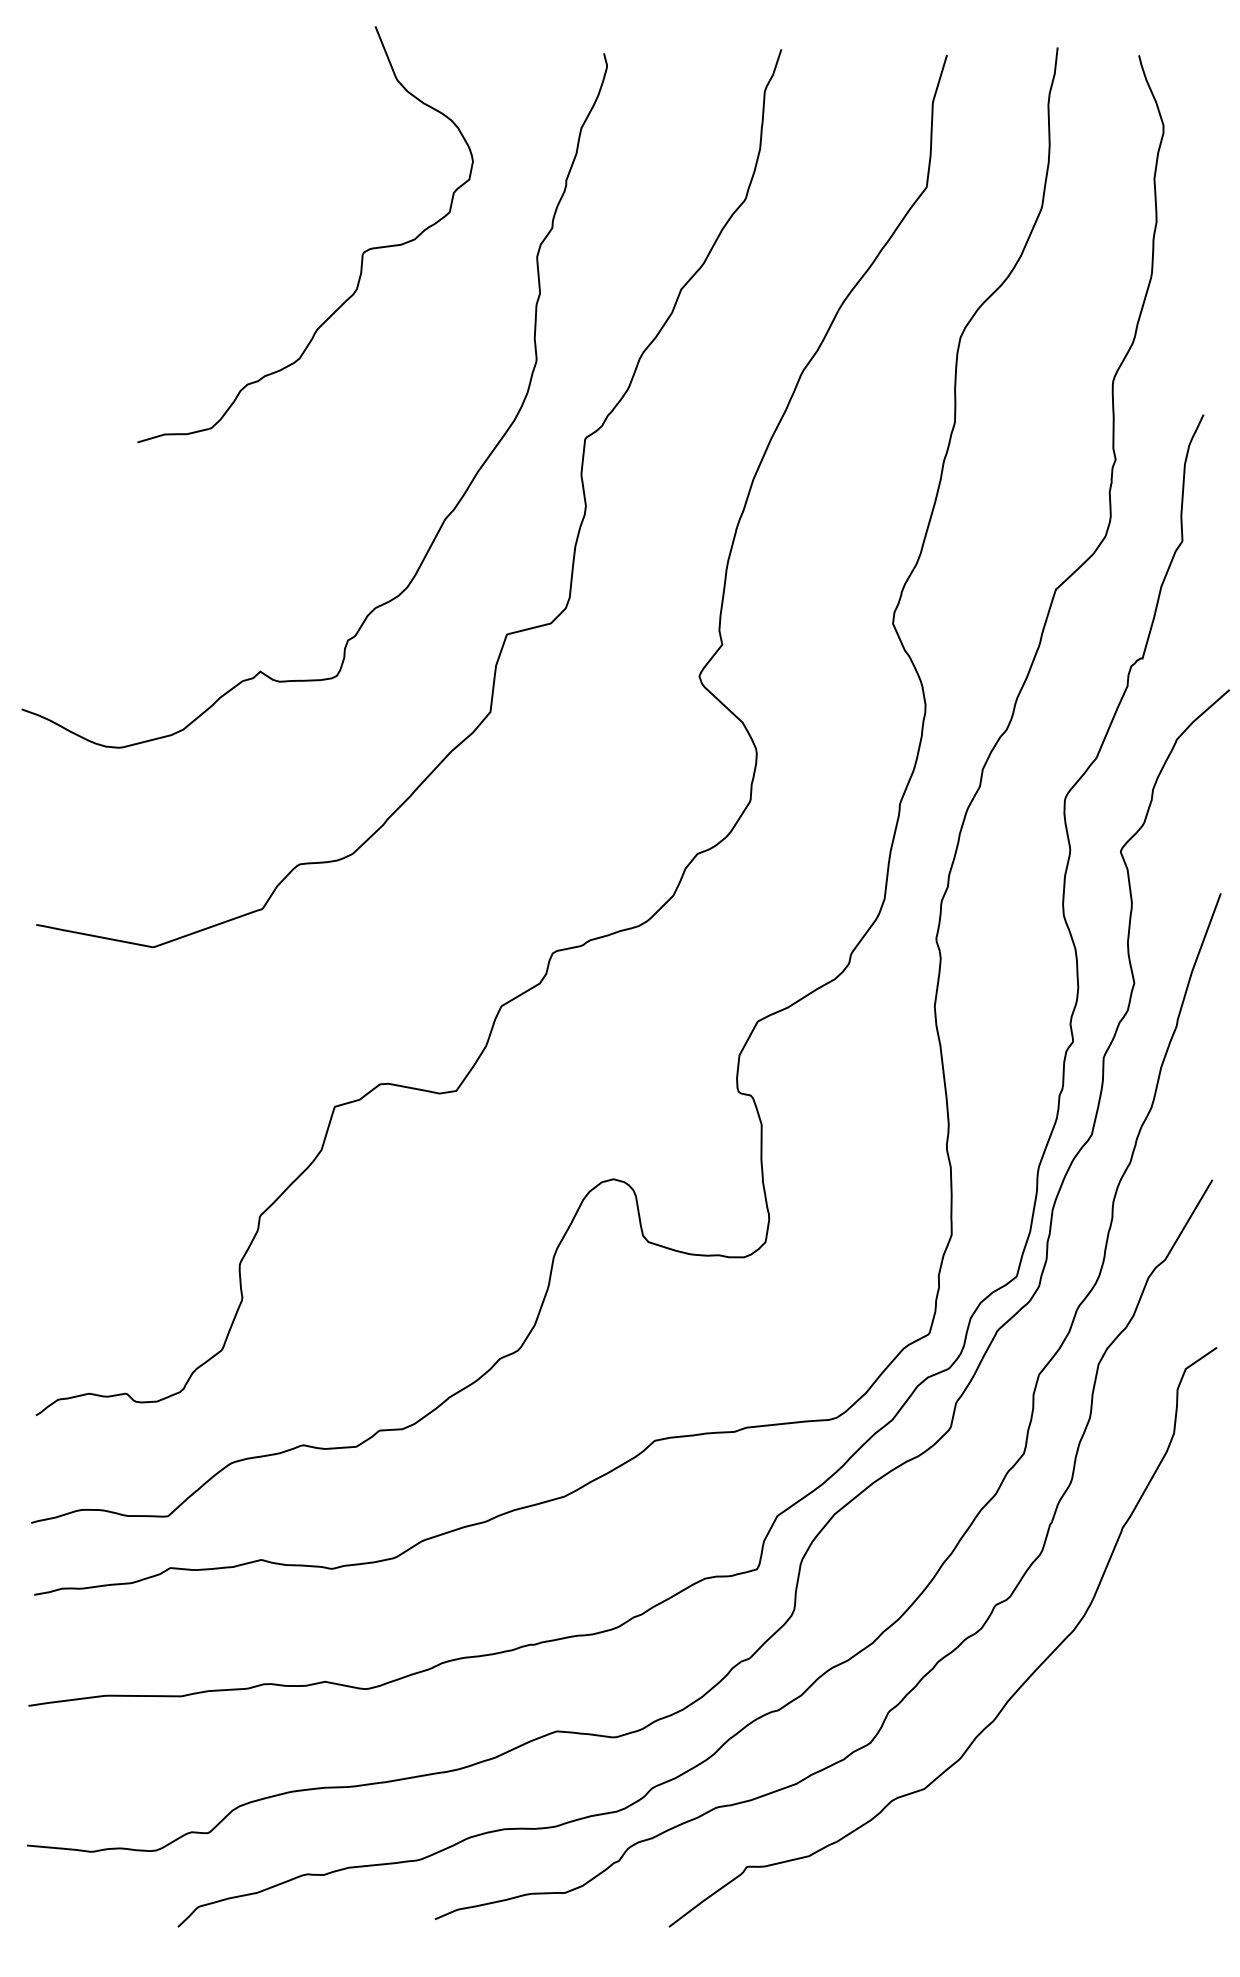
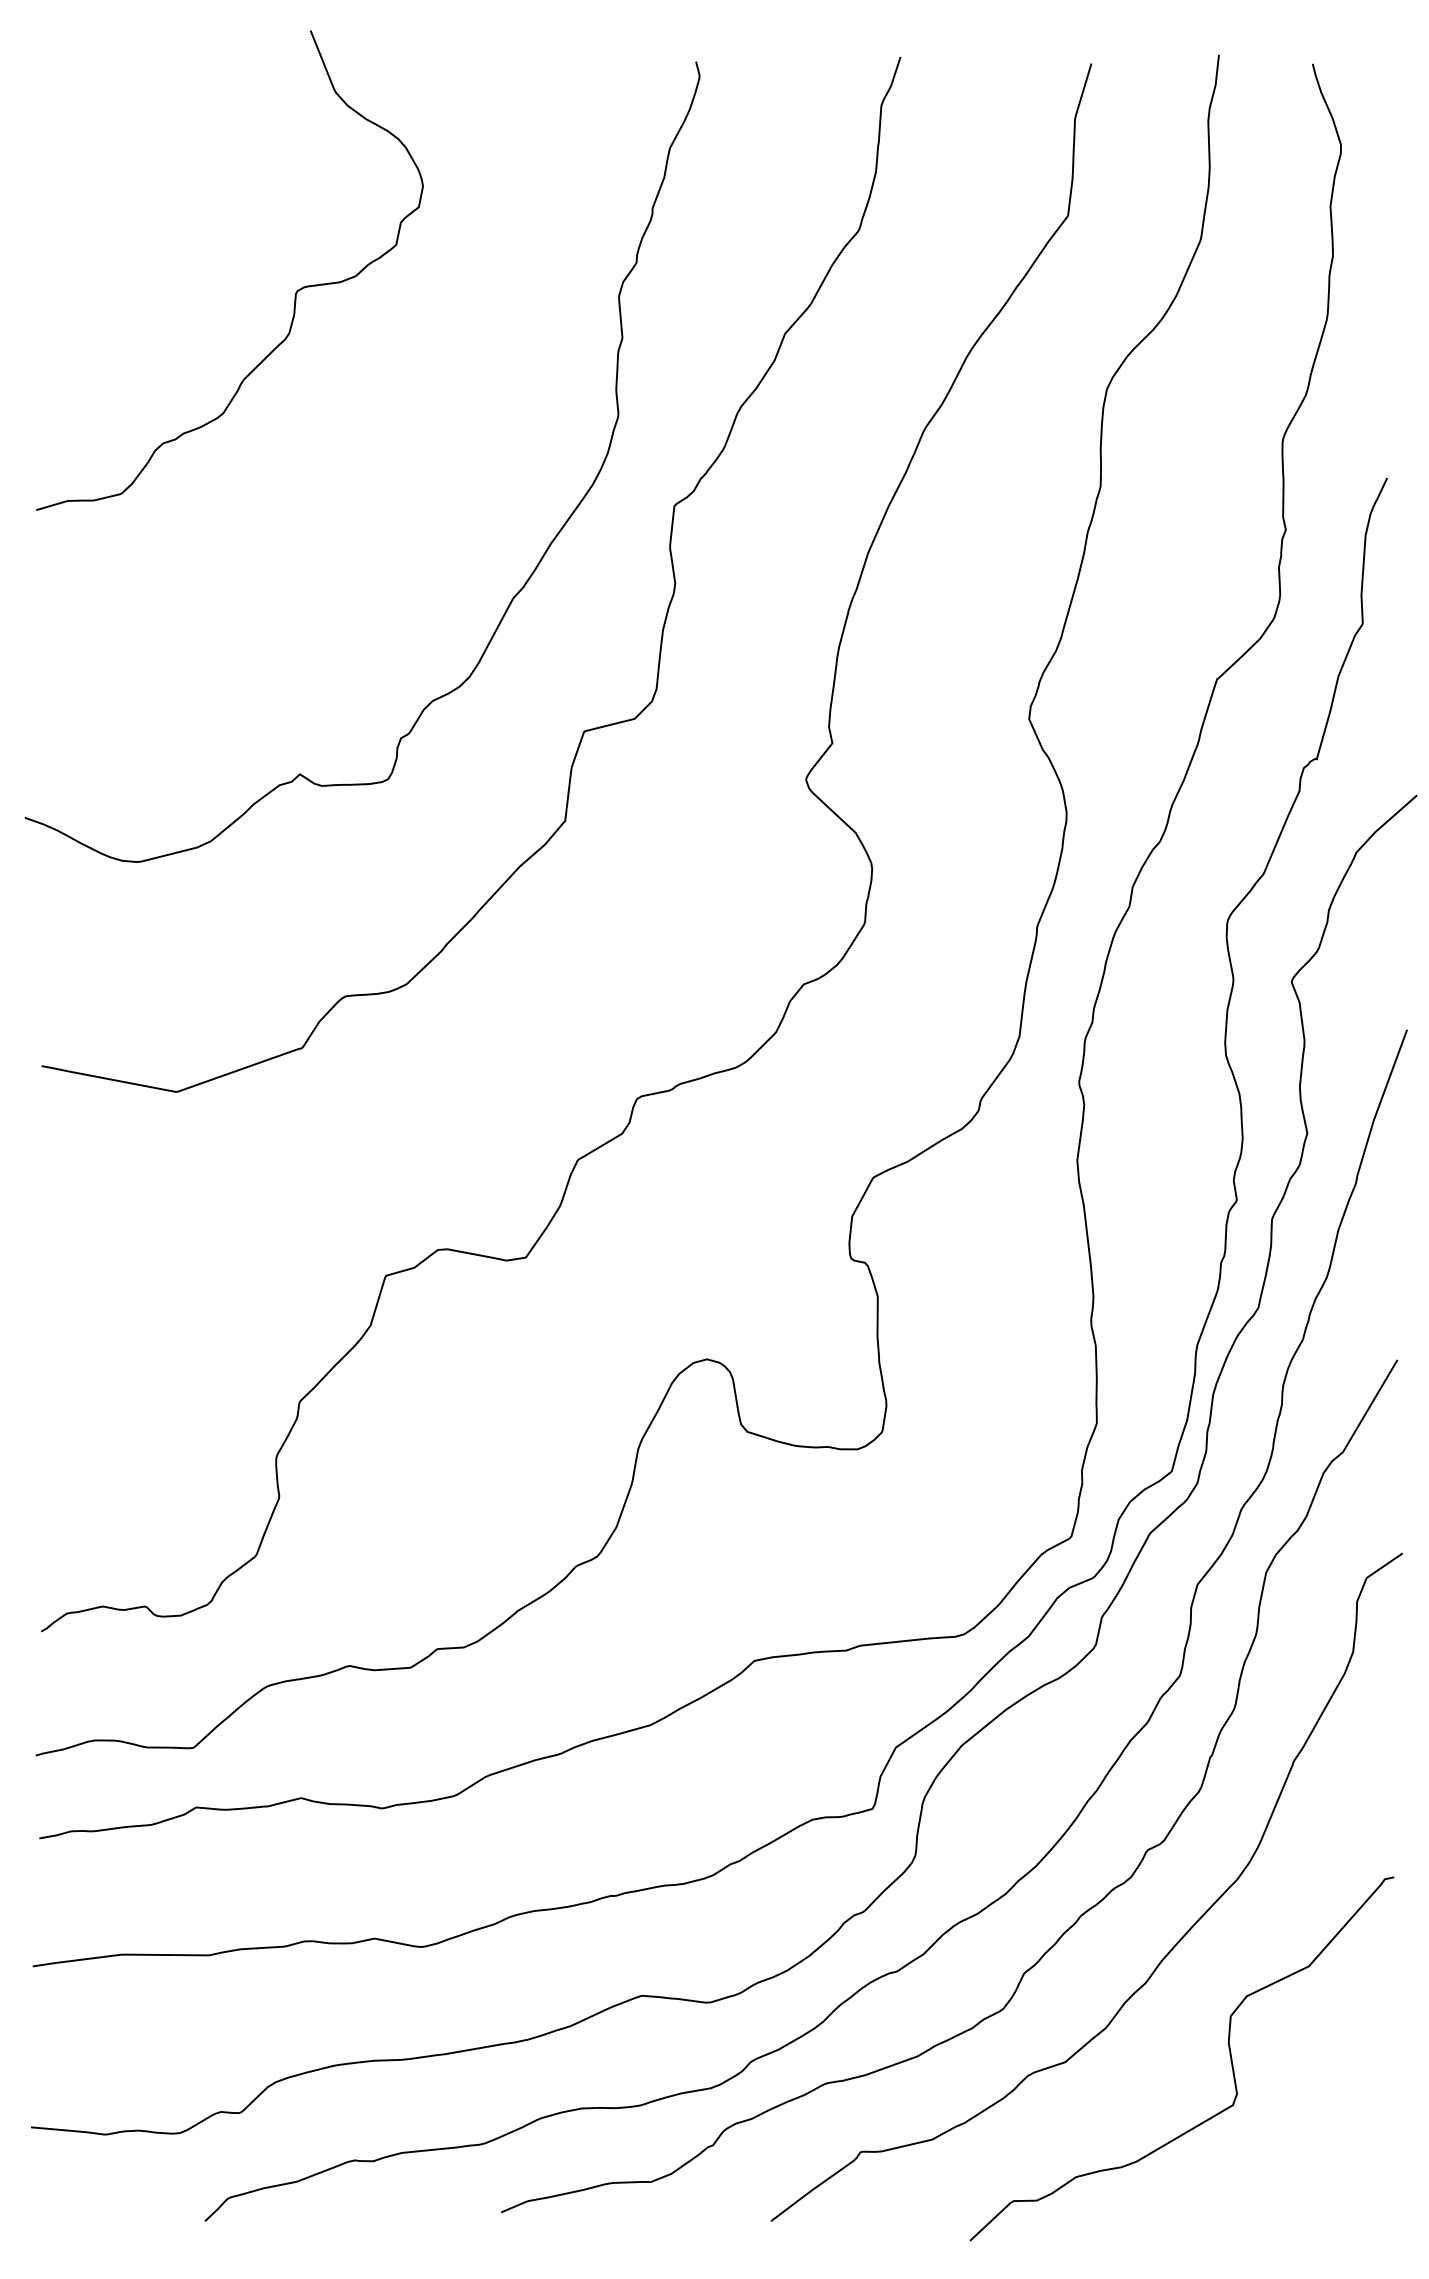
curve: (362, 253) -> (295, 292), moved
curve: (1065, 1778) -> (1228, 2049), added

